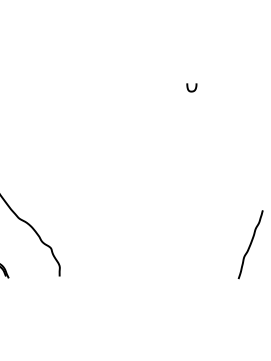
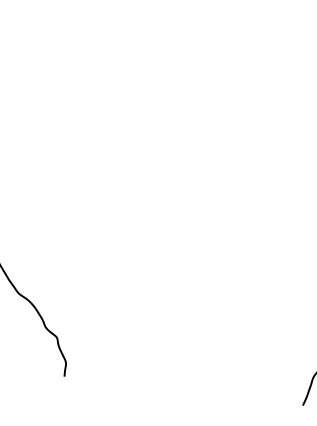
curve: (189, 89) -> (264, 145), removed

